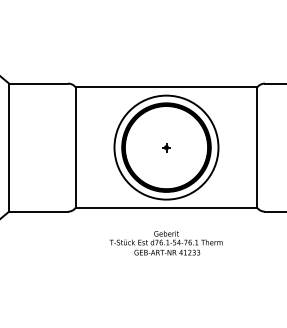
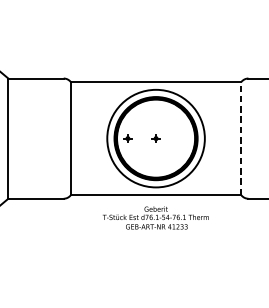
part: (136, 147) -> (127, 138), added
line: (257, 147) -> (241, 138), solid -> dashed
text: (165, 243) -> (155, 218), moved

